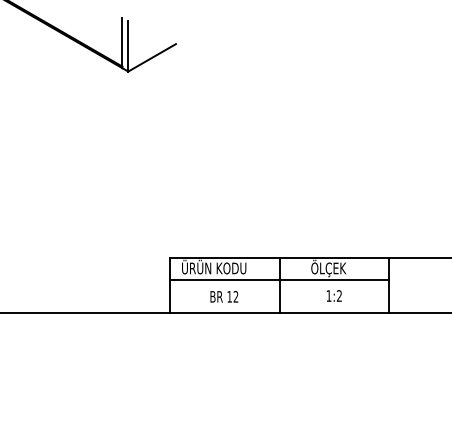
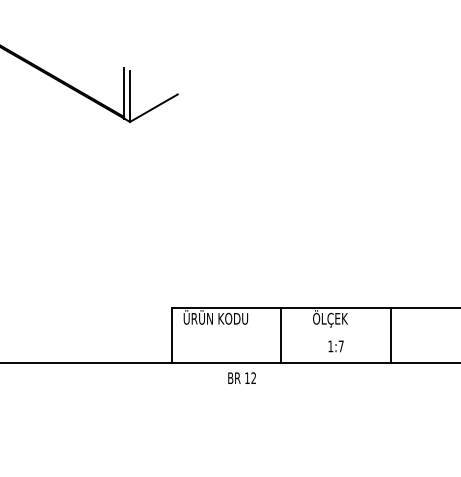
line: (279, 280) -> (281, 330), removed
text: (223, 296) -> (241, 377), moved
text: (338, 296) -> (340, 346), 1:2 -> 1:7

